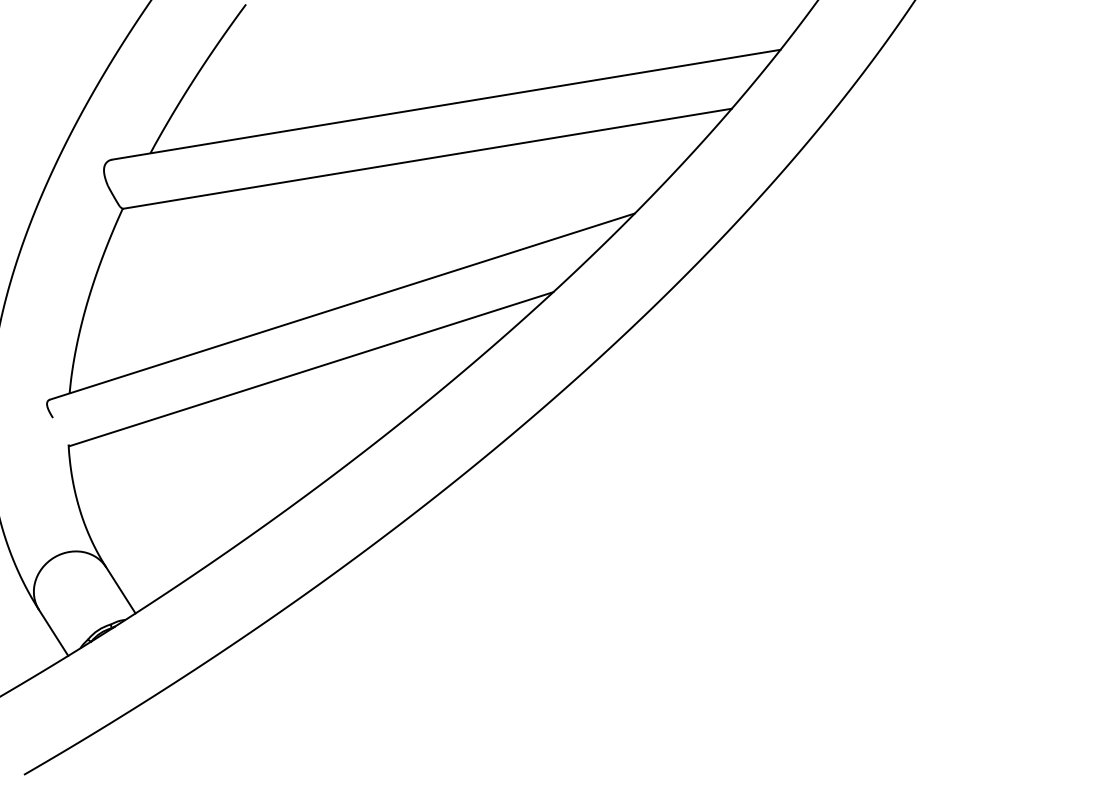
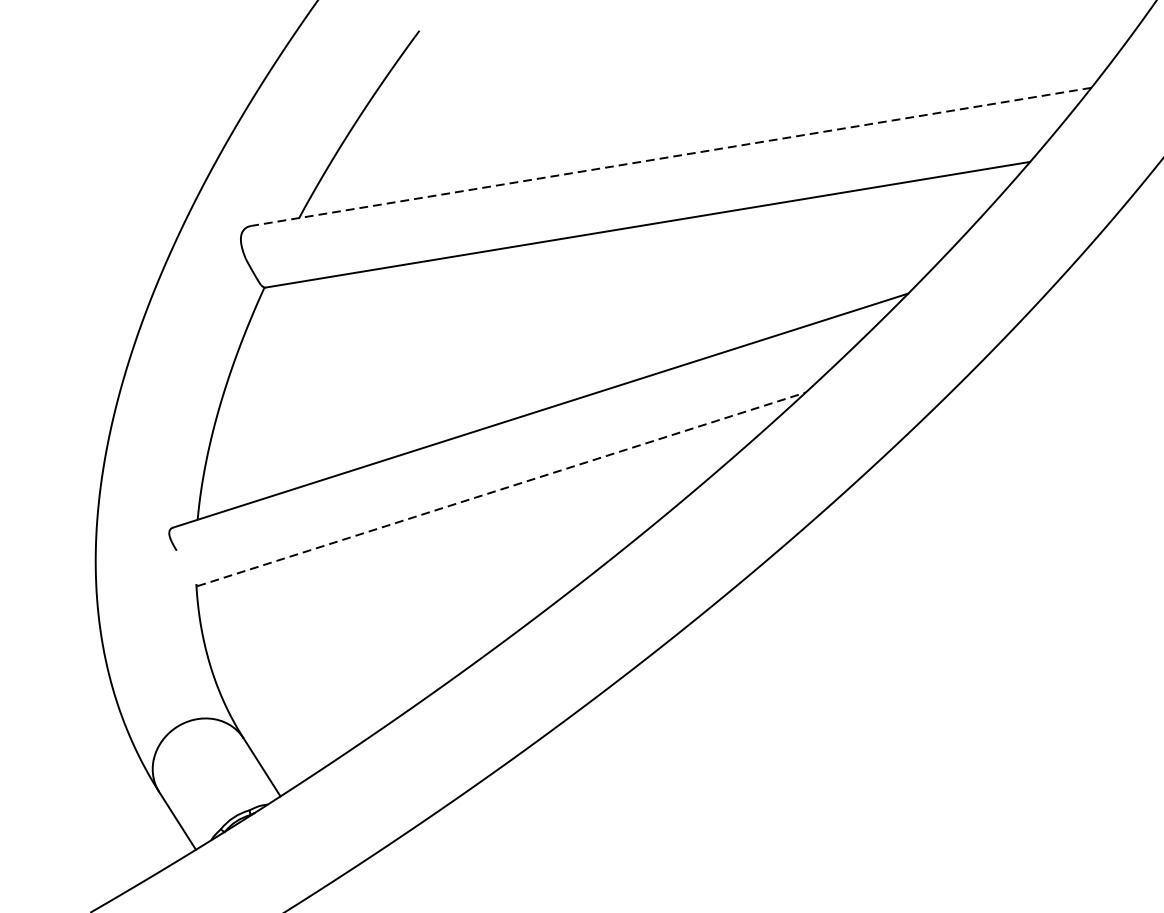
line: (446, 104) -> (671, 156), solid -> dashed
line: (311, 369) -> (501, 489), solid -> dashed

